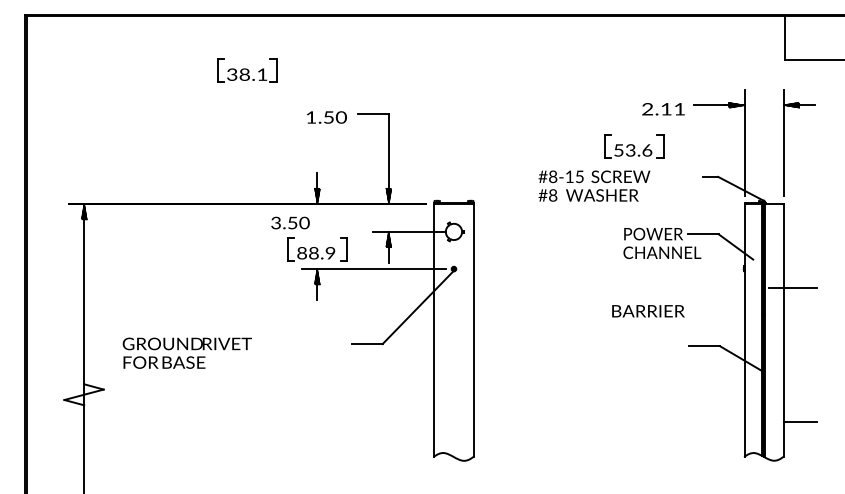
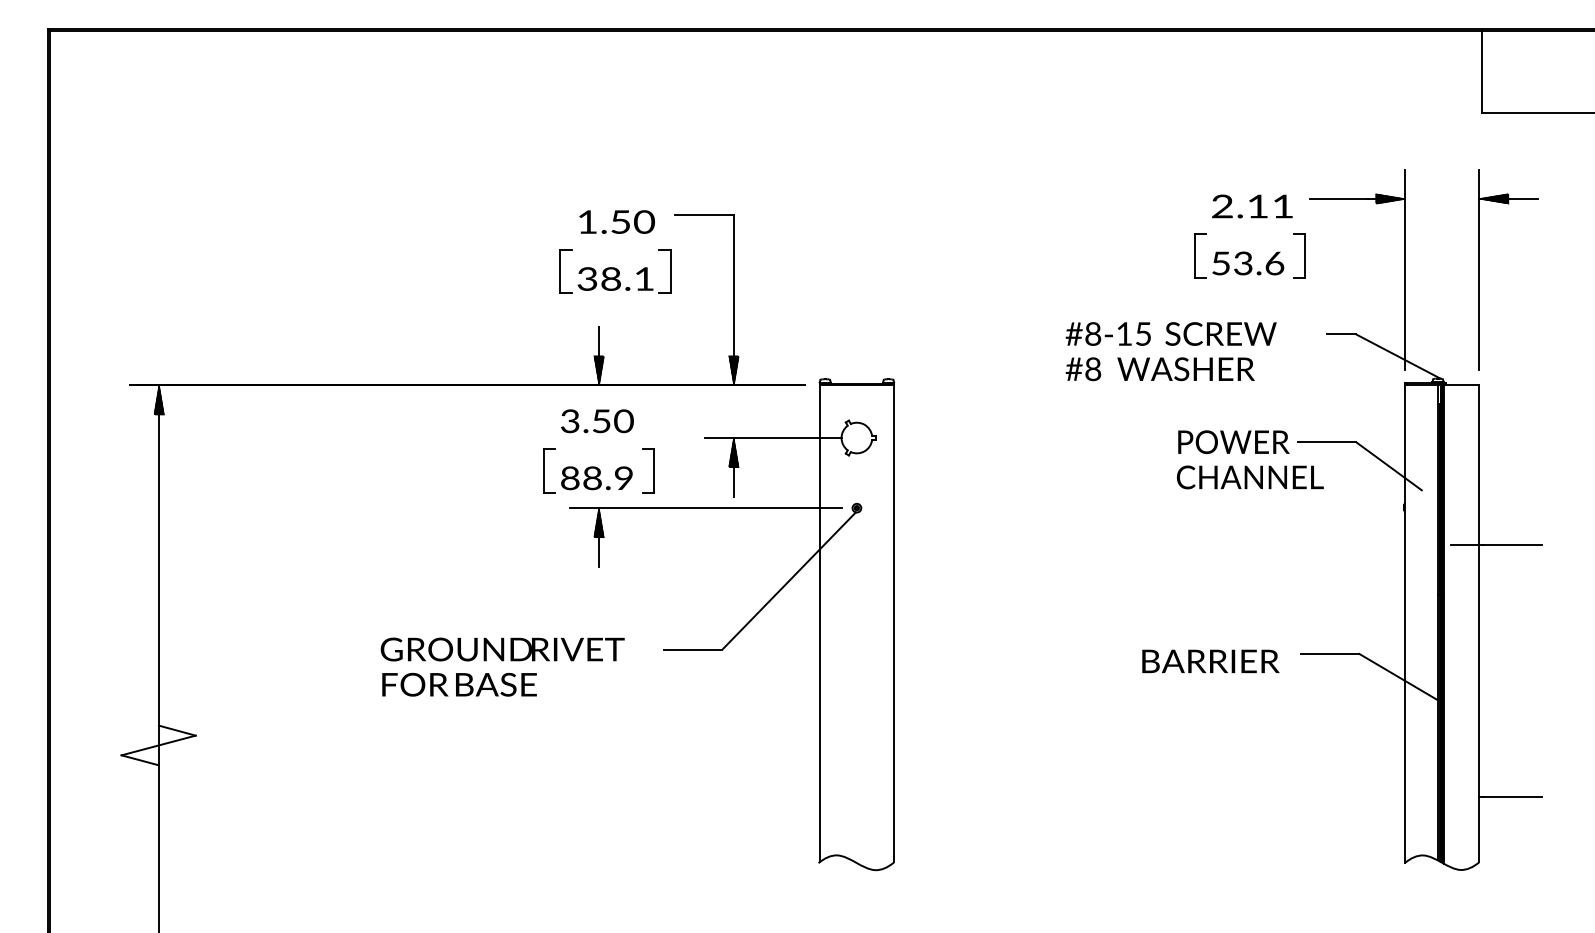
part: (247, 70) -> (616, 271), moved
part: (634, 146) -> (1250, 256), moved
text: (594, 185) -> (1171, 350), moved
text: (290, 222) -> (597, 420), moved
text: (648, 311) -> (1210, 661), moved
text: (186, 352) -> (501, 665), moved

